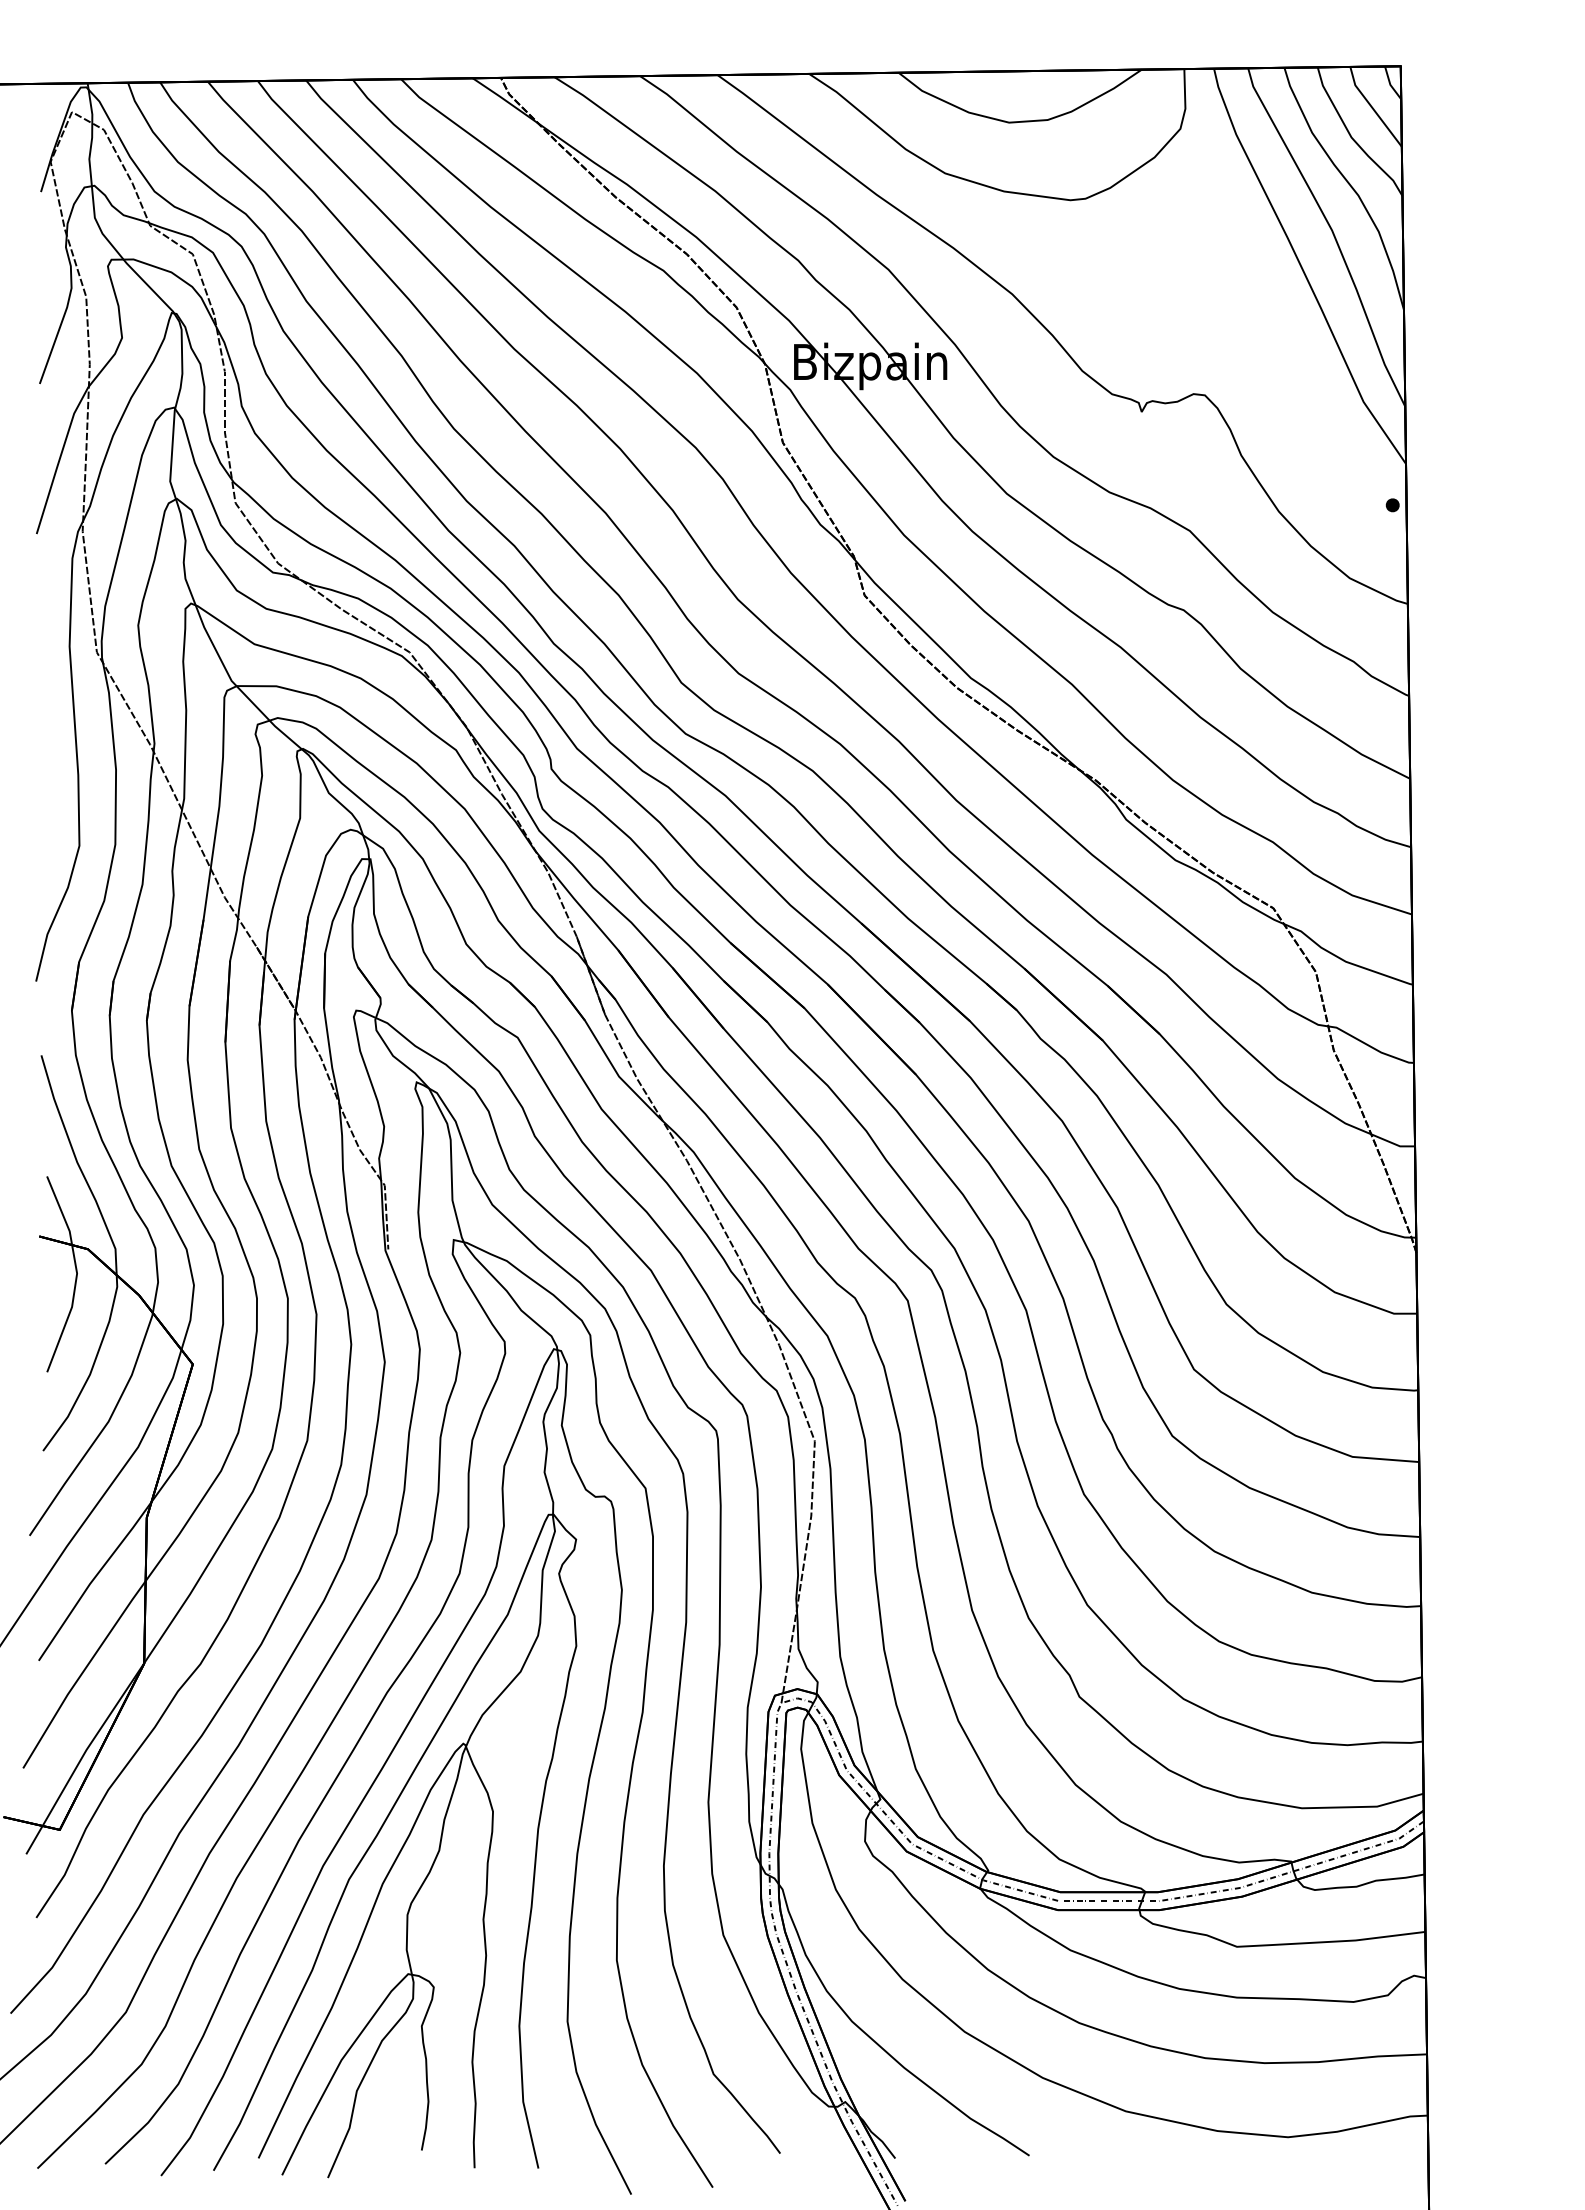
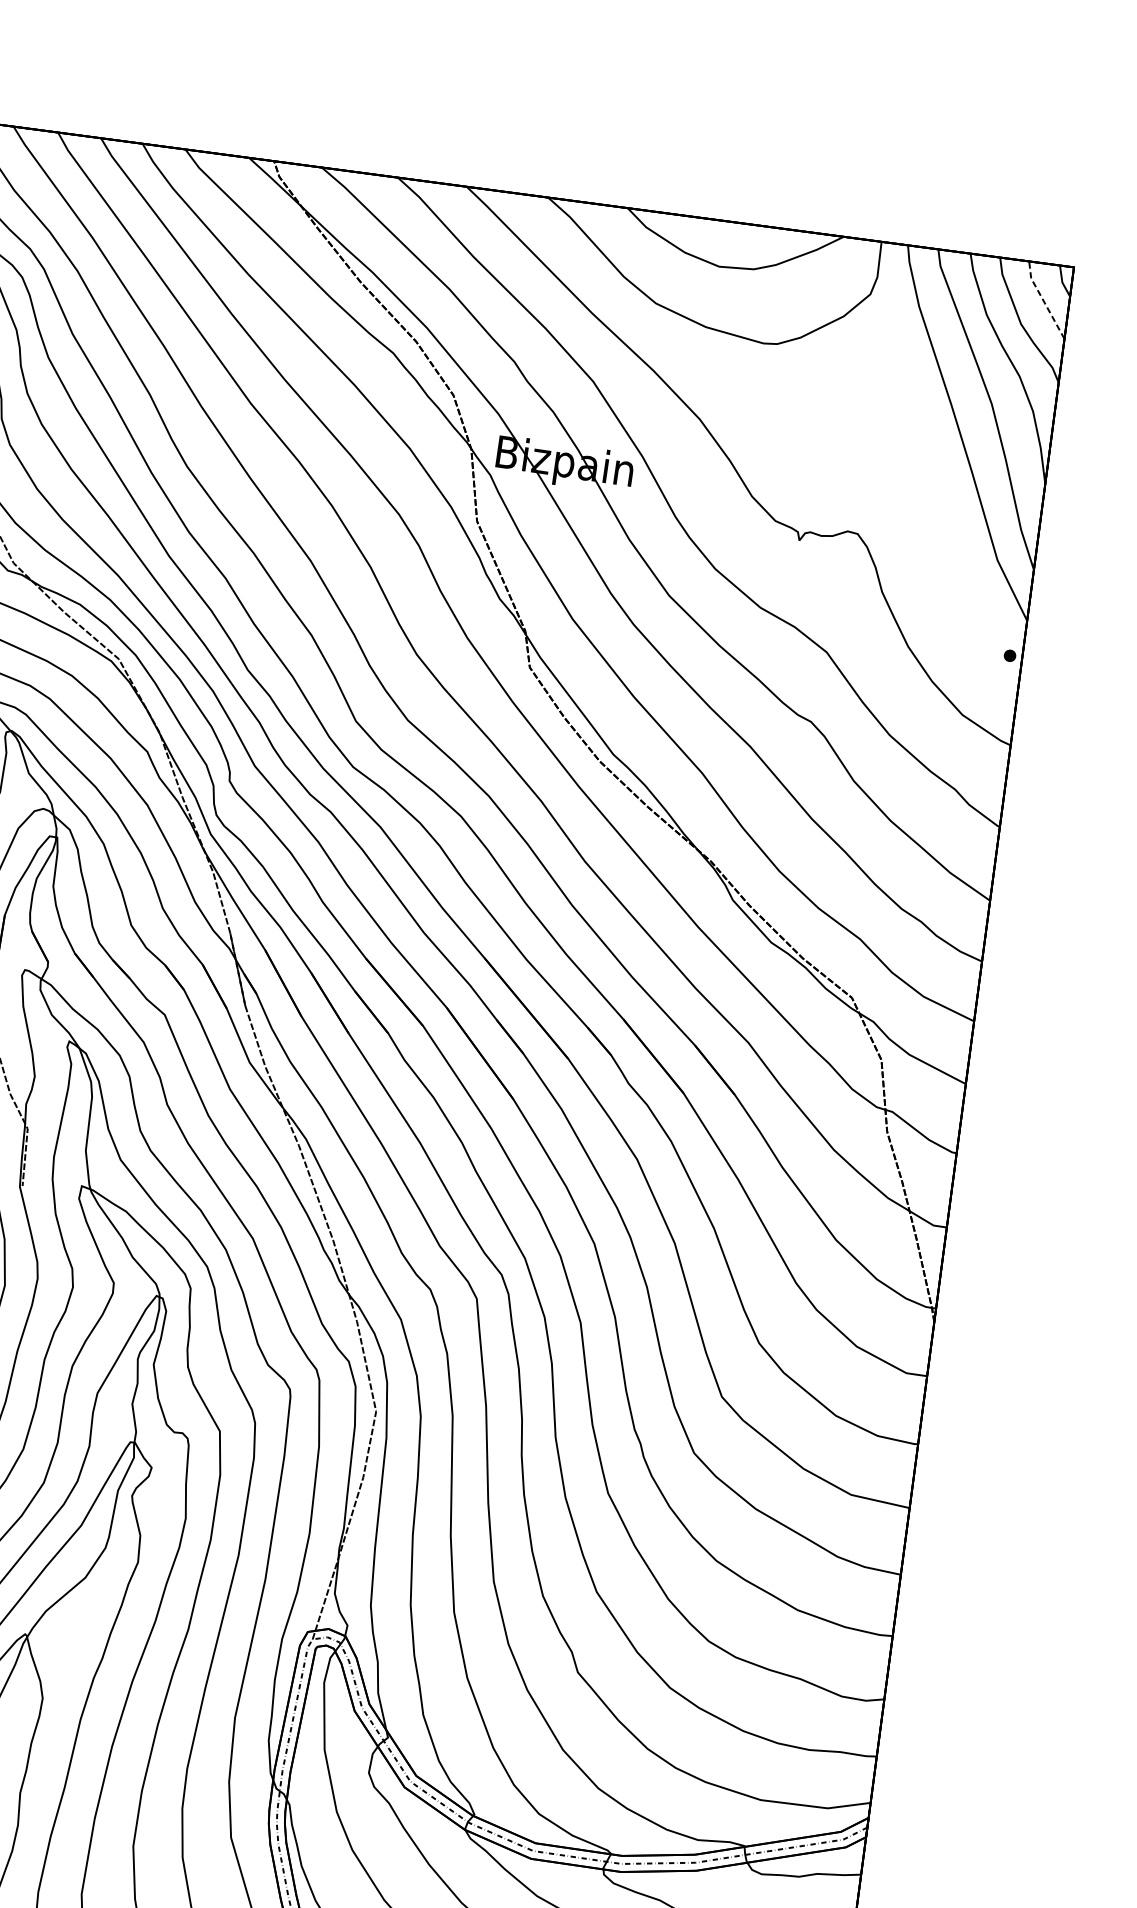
line: (1372, 107) -> (1043, 300), solid -> dashed

